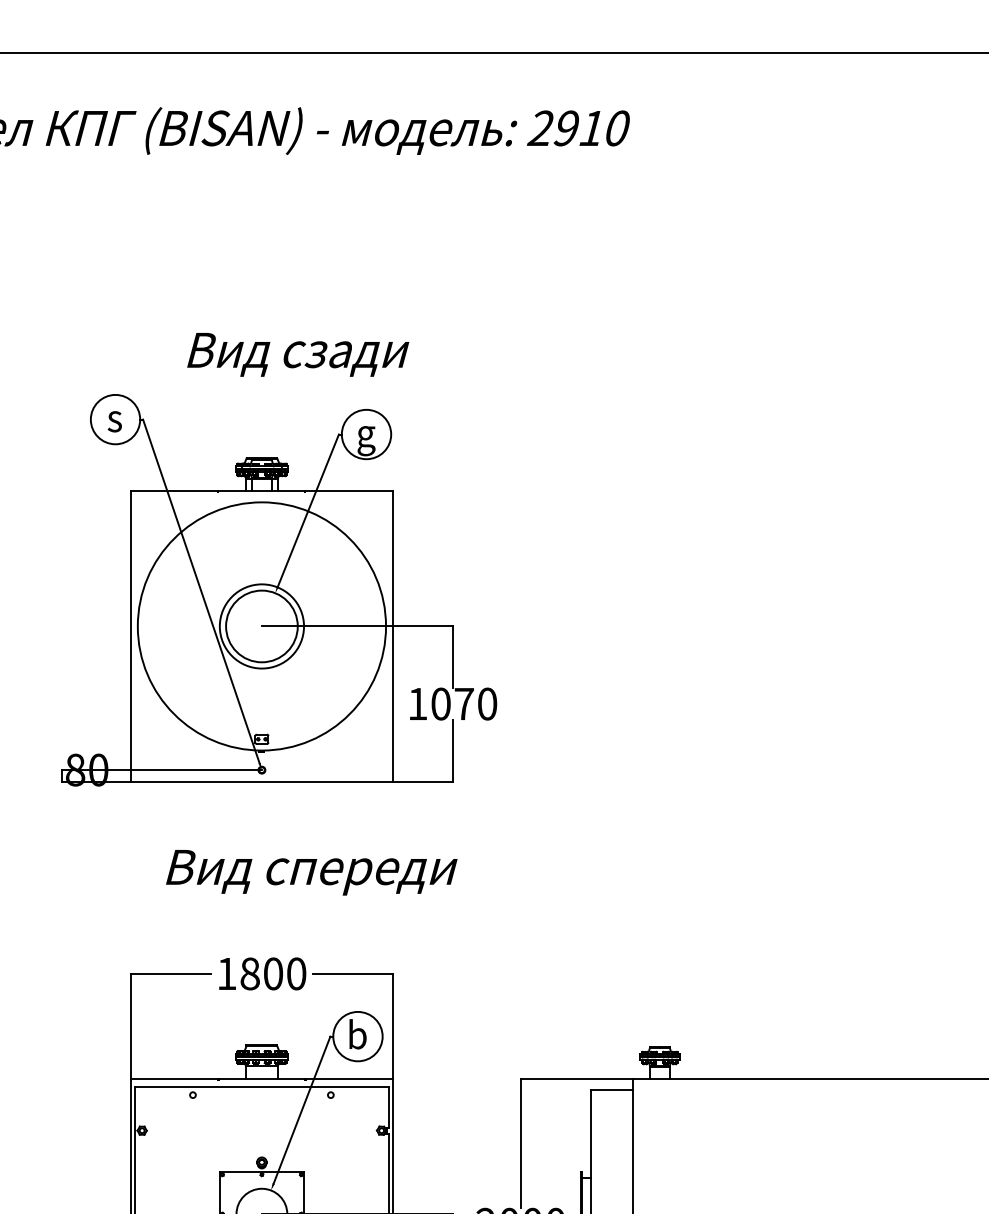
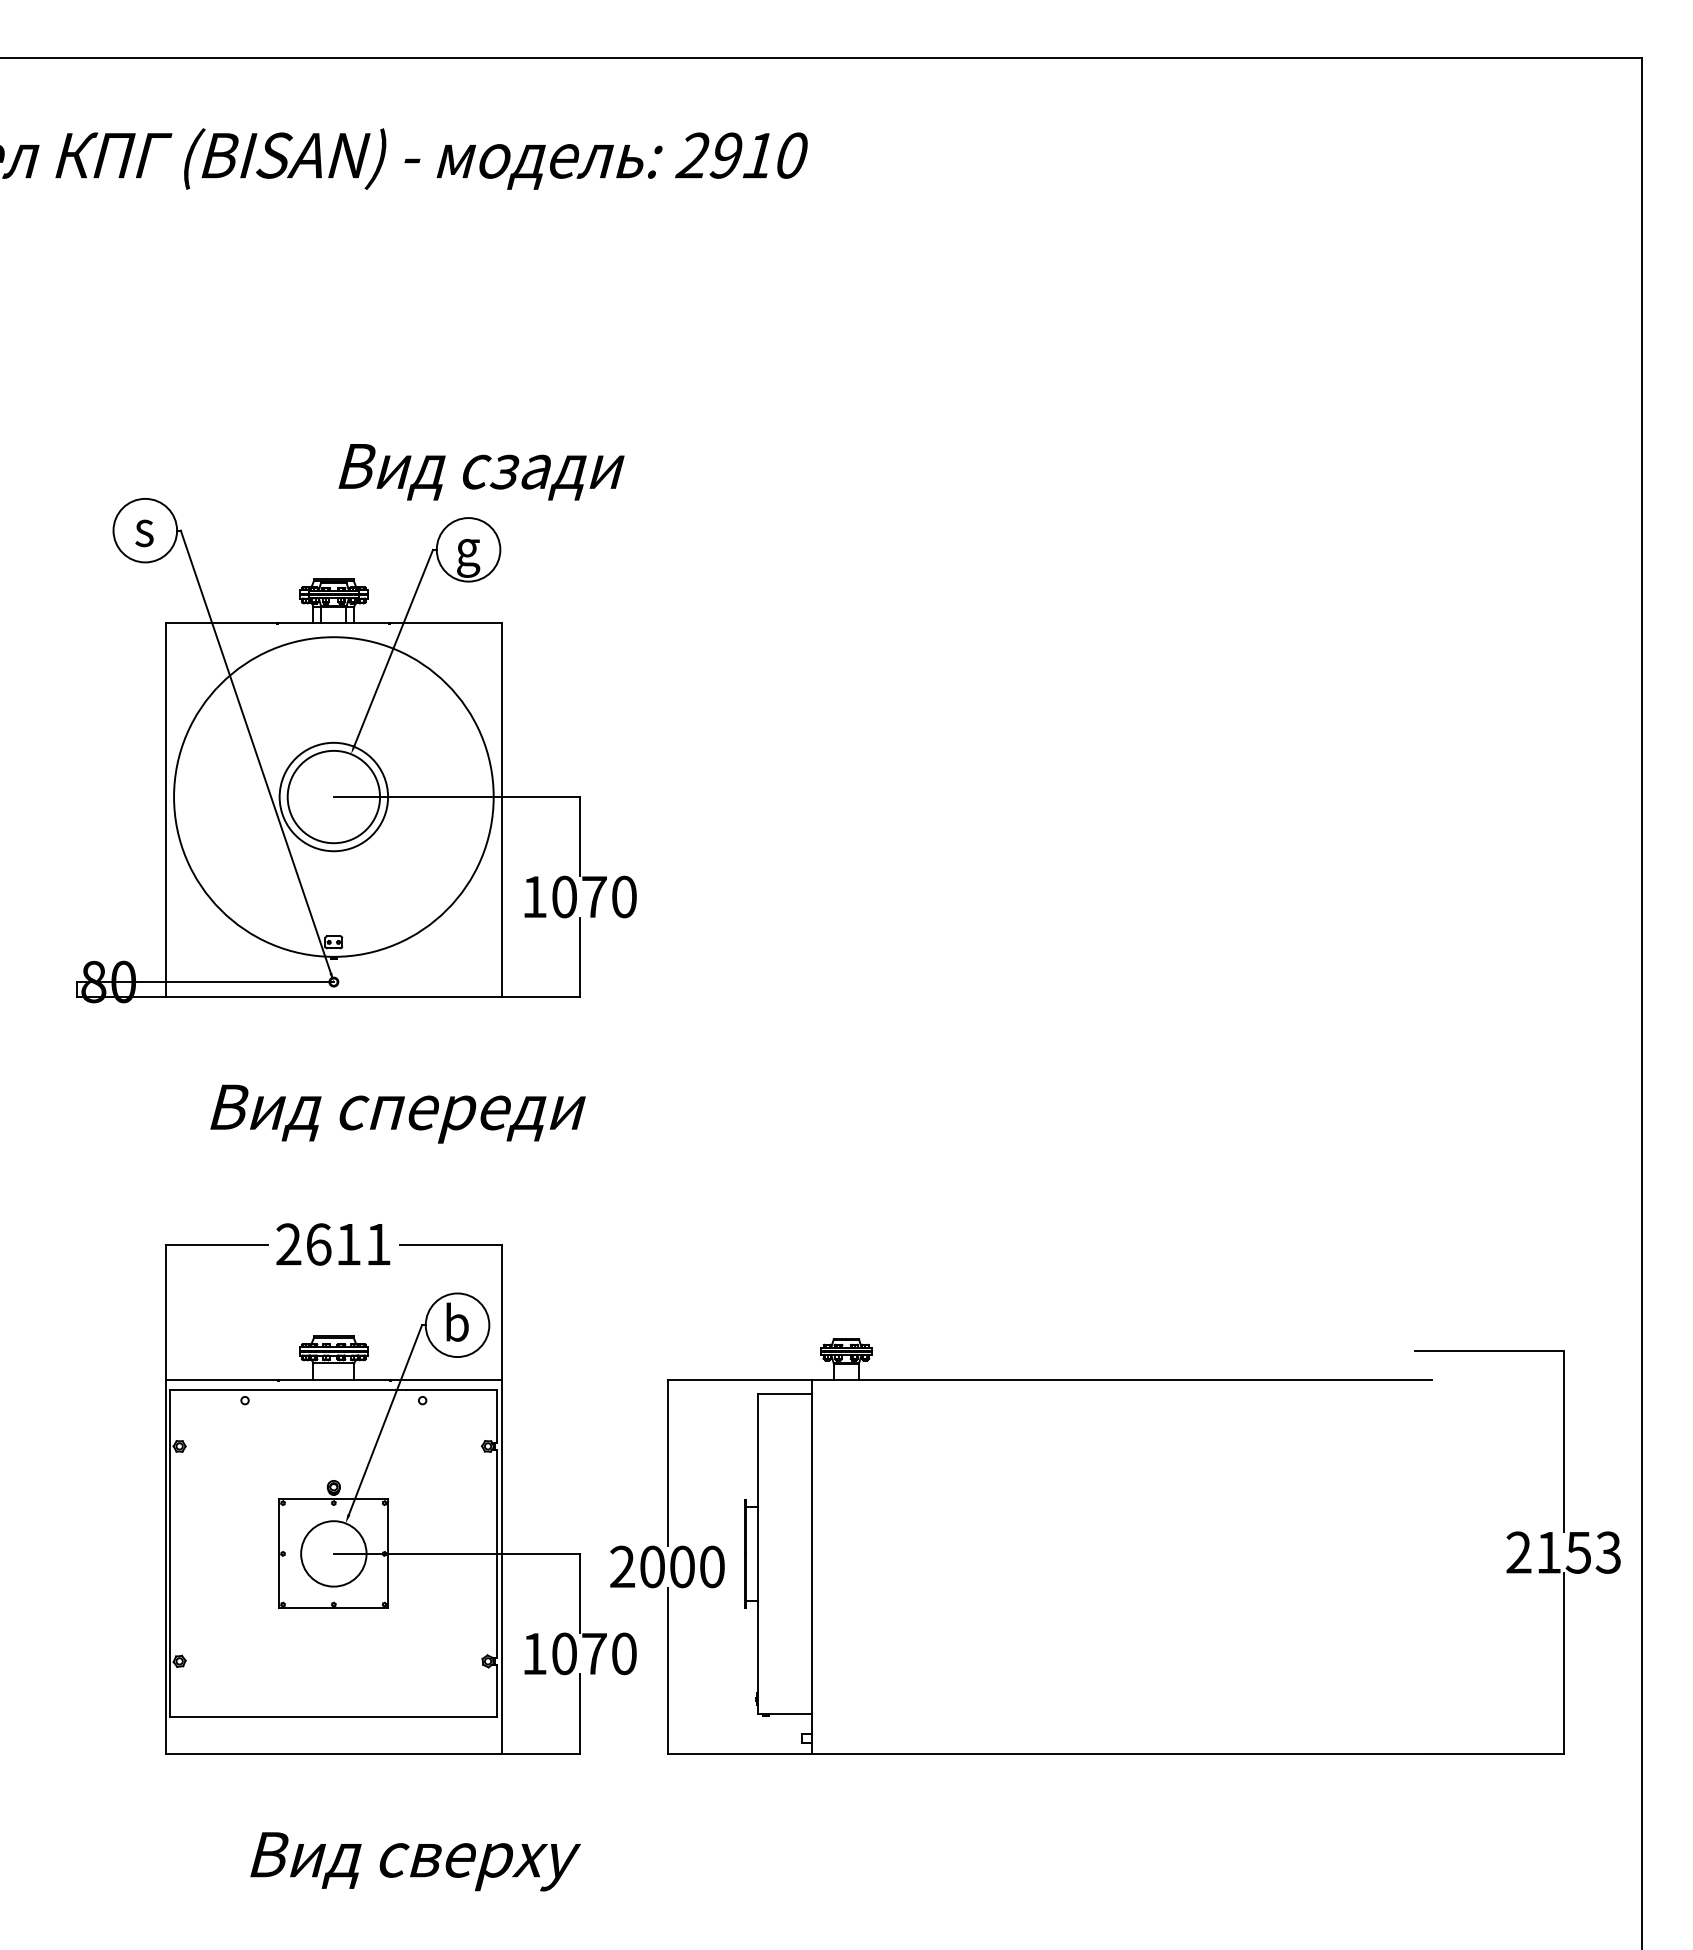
text: (298, 355) -> (481, 472), moved
text: (261, 973) -> (333, 1244), 1800 -> 2611

